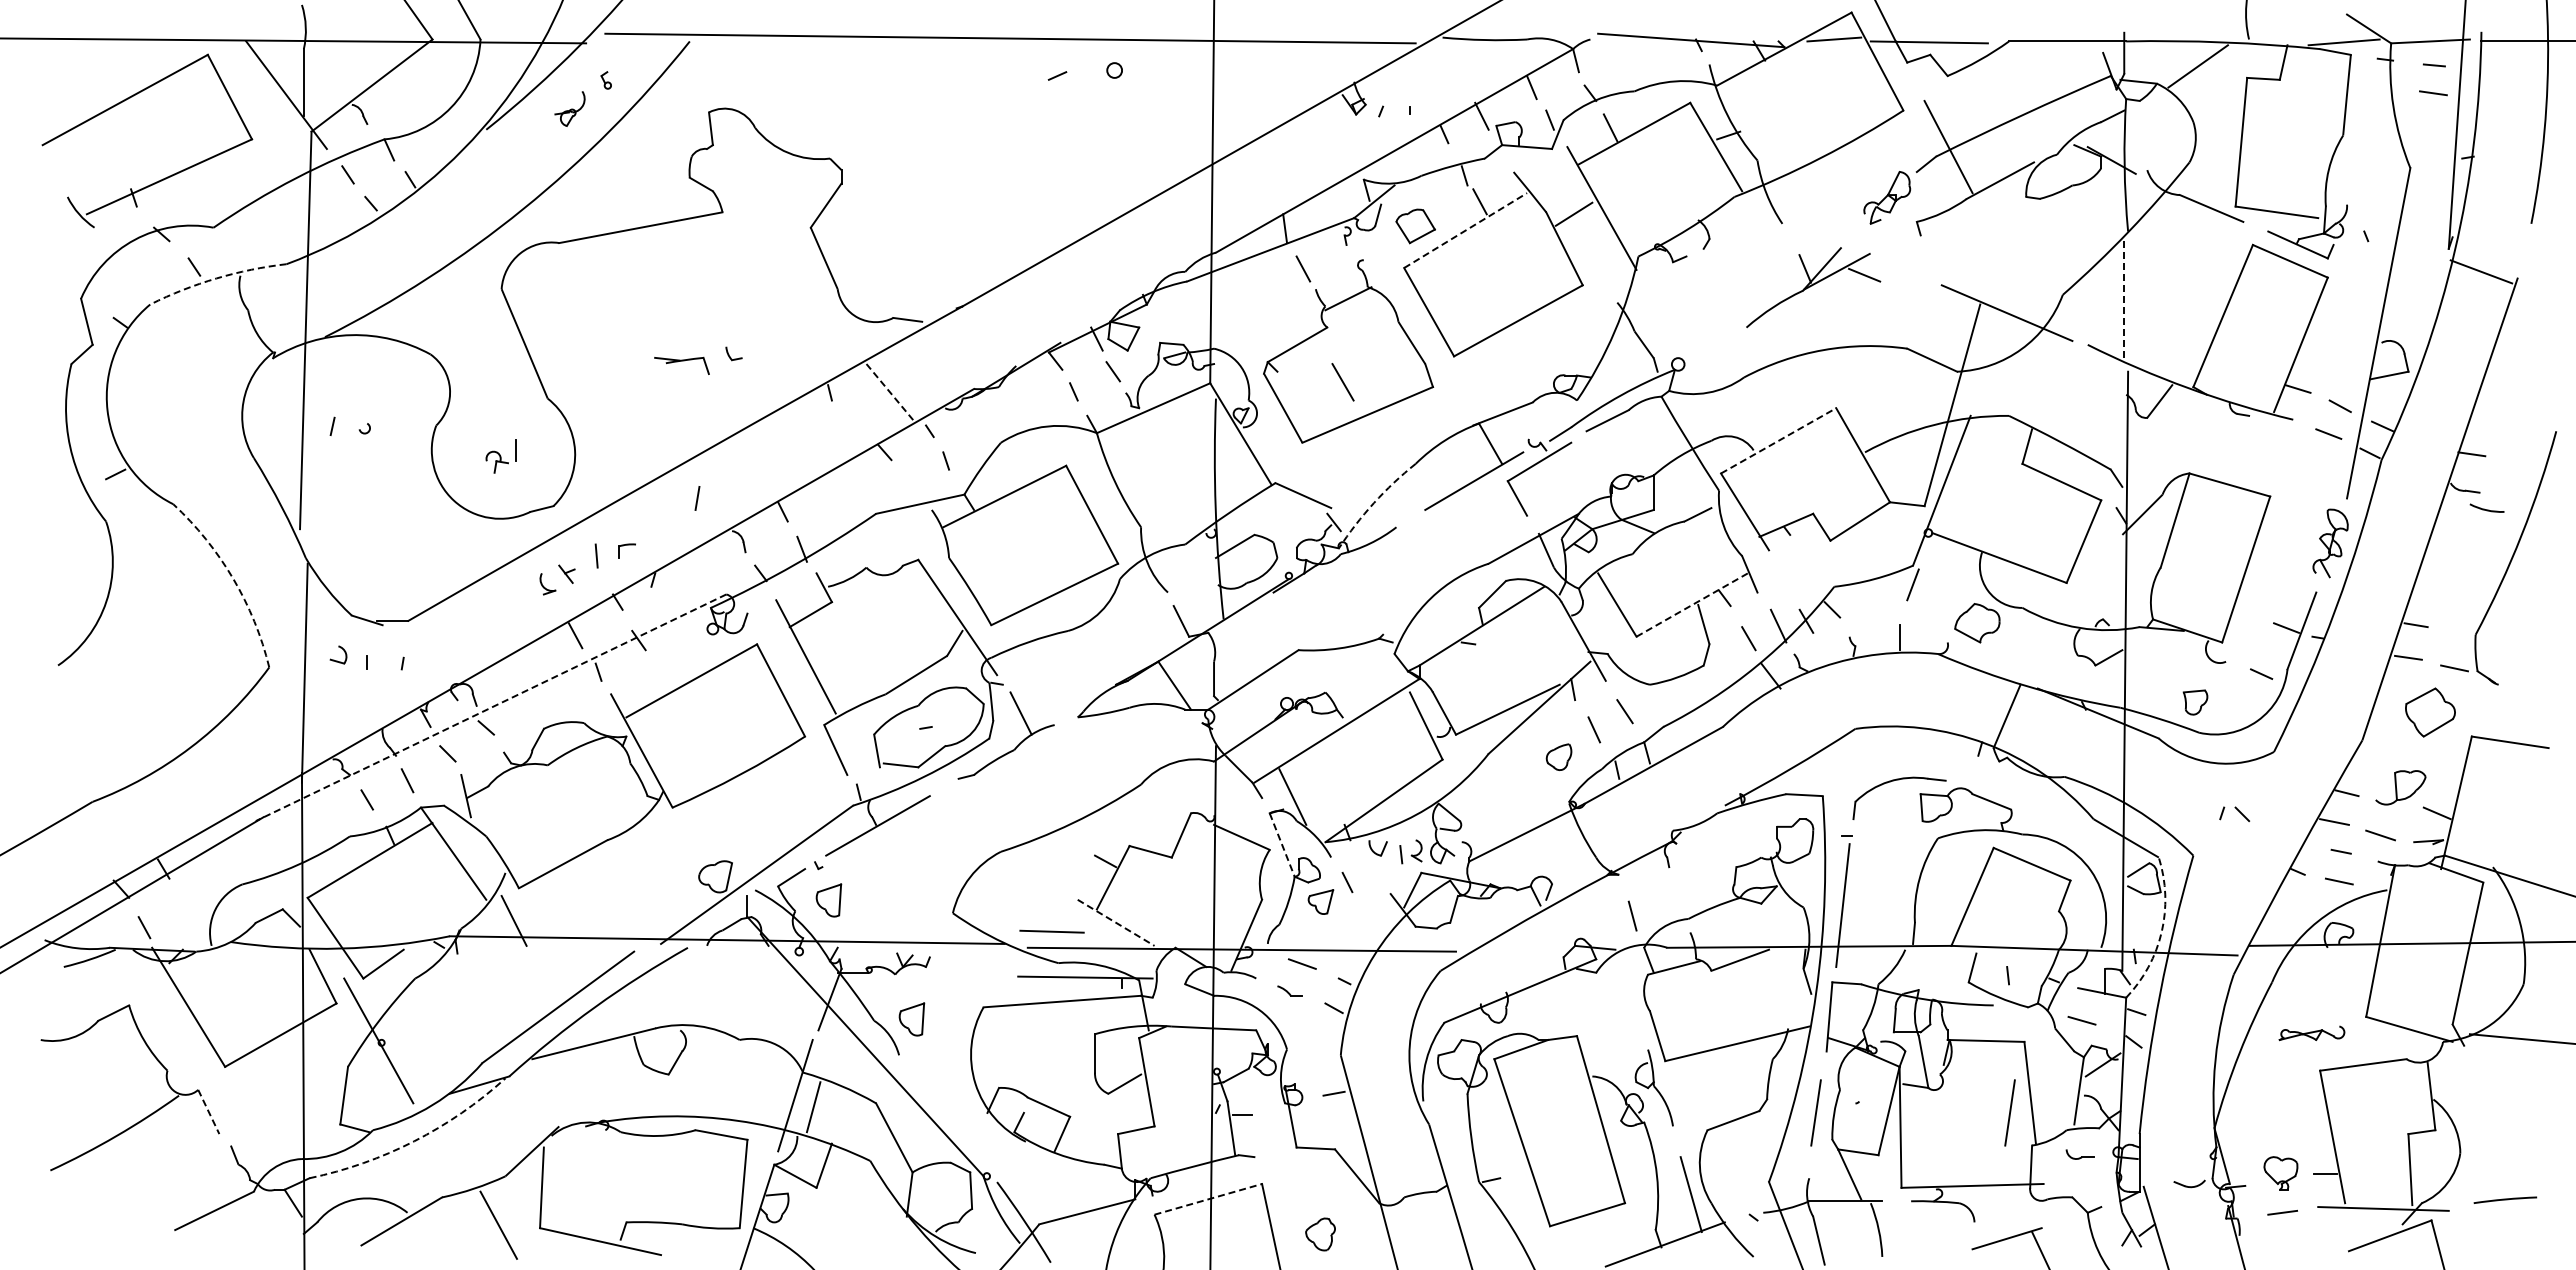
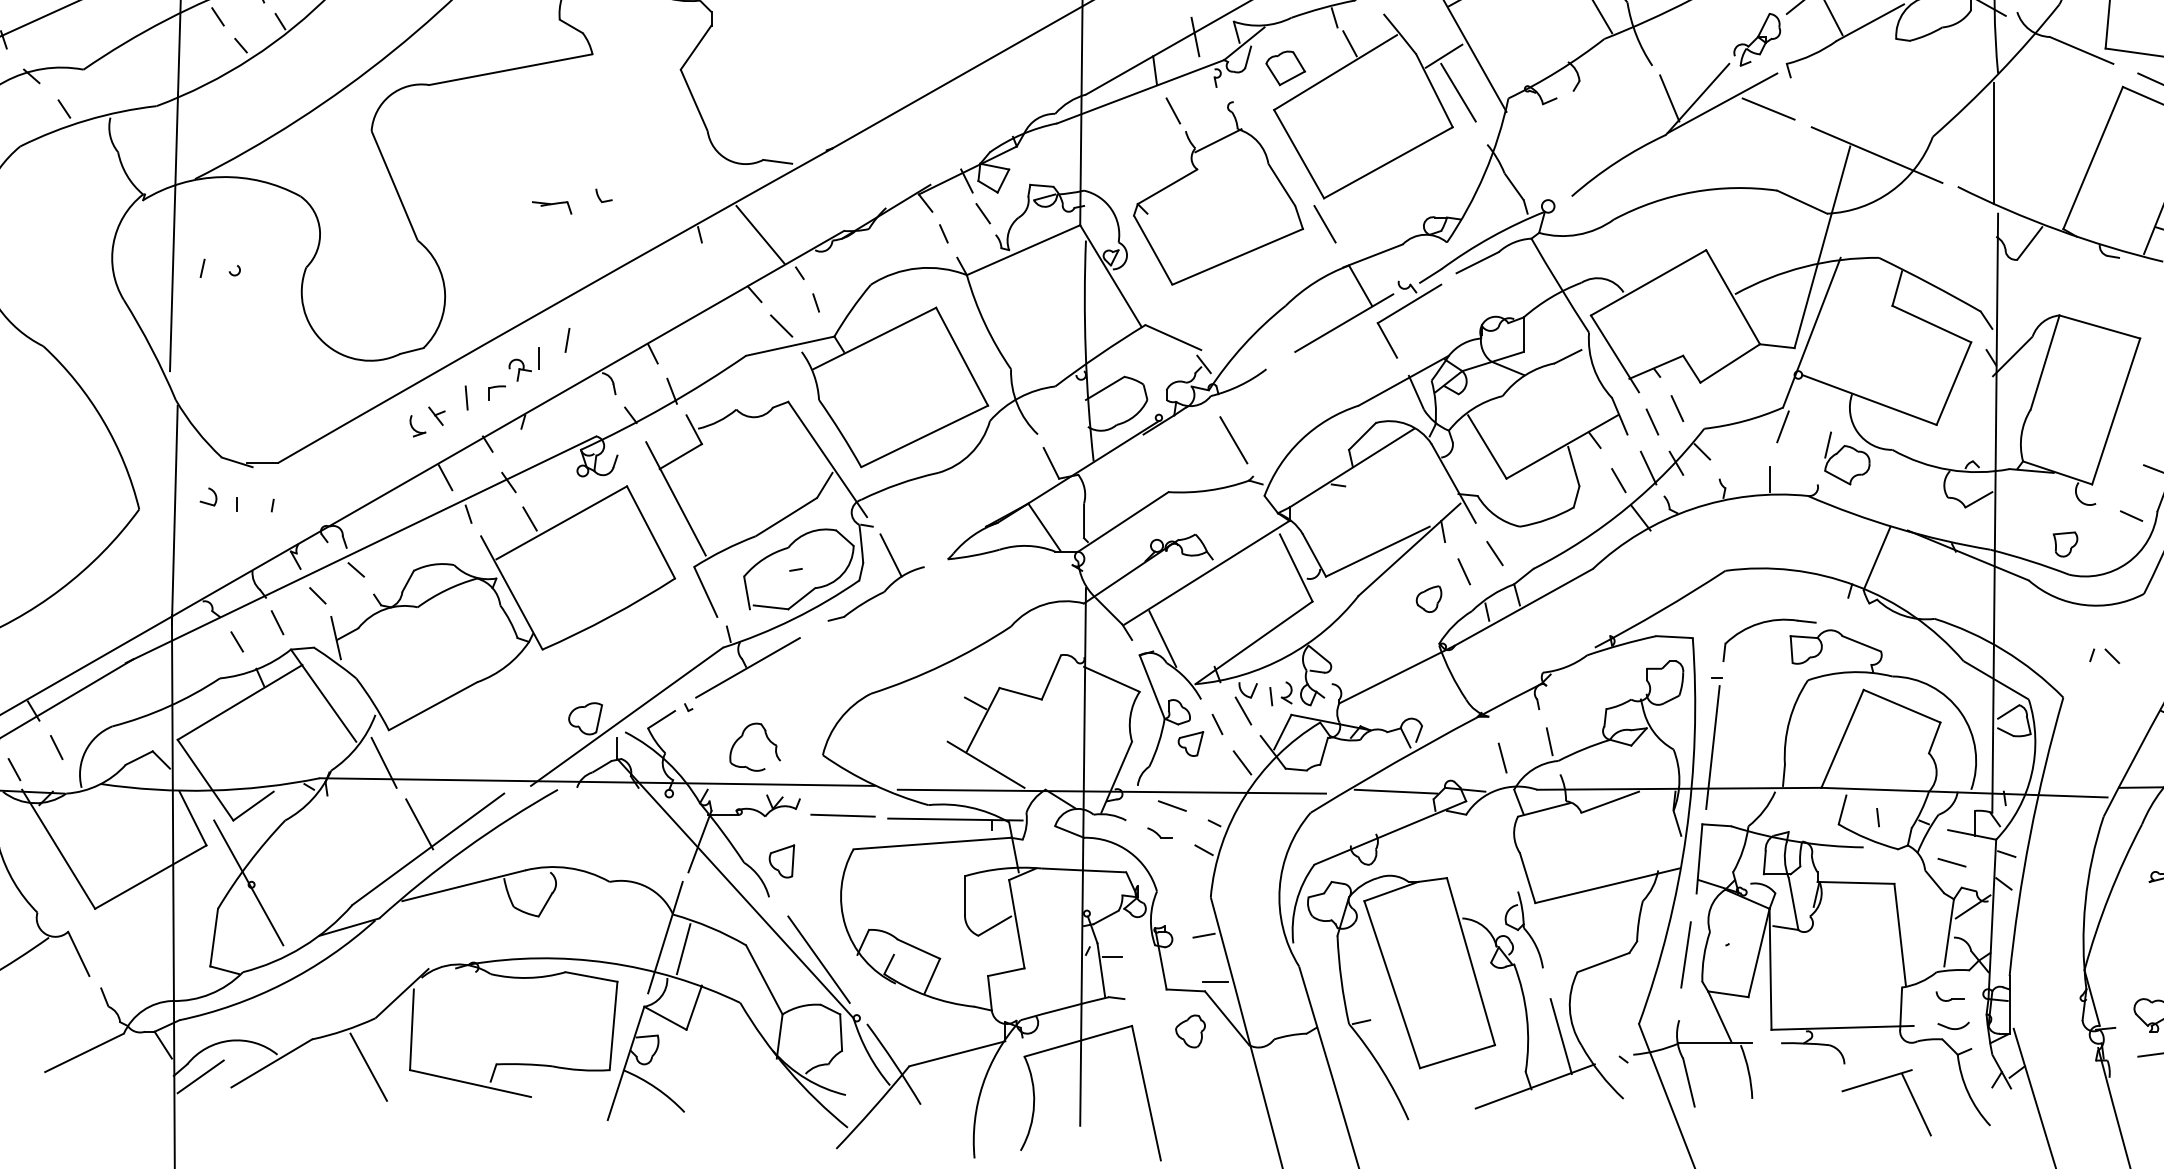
line: (1325, 194) -> (1195, 36), added
line: (1465, 230) -> (1335, 72), dashed -> solid
line: (1588, 250) -> (1458, 92), added
arc: (216, 278) -> (86, 120), dashed -> solid
part: (1813, 287) -> (1683, 129), size x1.67
line: (2124, 302) -> (1994, 144), dashed -> solid
part: (682, 365) -> (552, 207), size x0.71
line: (1342, 382) -> (1324, 224), moved
line: (890, 393) -> (760, 235), dashed -> solid
line: (1779, 440) -> (1649, 282), dashed -> solid
part: (500, 456) -> (523, 364), moved
line: (911, 483) -> (781, 325), added
arc: (1373, 503) -> (1243, 345), dashed -> solid
line: (1807, 566) -> (1677, 408), added
arc: (233, 578) -> (103, 420), dashed -> solid
line: (1782, 579) -> (1652, 421), added
line: (1363, 598) -> (1233, 440), added
line: (1958, 602) -> (1828, 444), added
line: (1692, 604) -> (1562, 446), dashed -> solid
line: (659, 676) -> (529, 518), added
line: (490, 707) -> (360, 549), dashed -> solid
line: (1282, 845) -> (1152, 687), dashed -> solid
line: (1373, 868) -> (1243, 710), added
part: (897, 897) -> (767, 739), added
line: (1679, 899) -> (1549, 741), added
part: (828, 900) -> (698, 742), removed
line: (186, 905) -> (56, 747), added
line: (1372, 920) -> (1242, 762), added
line: (1116, 922) -> (986, 764), dashed -> solid
line: (1051, 931) -> (842, 815), moved
arc: (2161, 932) -> (2031, 774), dashed -> solid
line: (1525, 949) -> (1395, 791), added
line: (549, 982) -> (419, 824), added
line: (209, 1112) -> (79, 954), dashed -> solid
line: (2009, 1112) -> (1879, 954), removed
line: (948, 1117) -> (818, 959), added
line: (1345, 1139) -> (1215, 981), added
arc: (414, 1141) -> (284, 983), dashed -> solid
part: (2189, 1183) -> (1953, 1025), moved
line: (1208, 1199) -> (1078, 1041), dashed -> solid
line: (330, 1234) -> (200, 1076), added
part: (1320, 1234) -> (1190, 1031), moved

